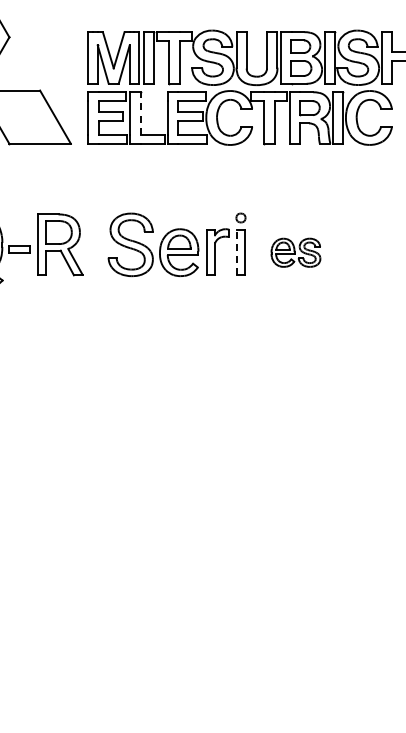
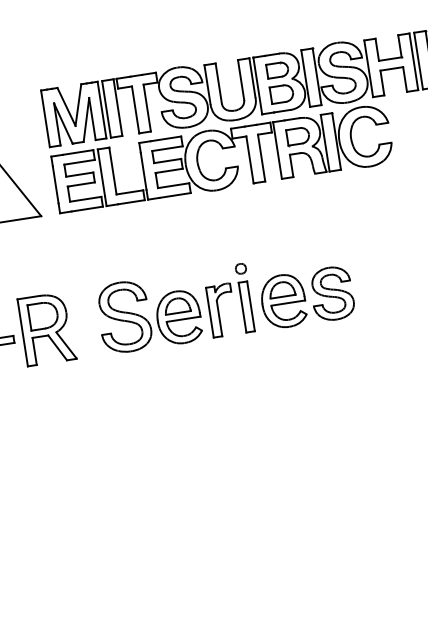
line: (140, 113) -> (112, 171), dashed -> solid
line: (237, 252) -> (243, 307), dashed -> solid
part: (295, 252) -> (306, 297), size x1.67

